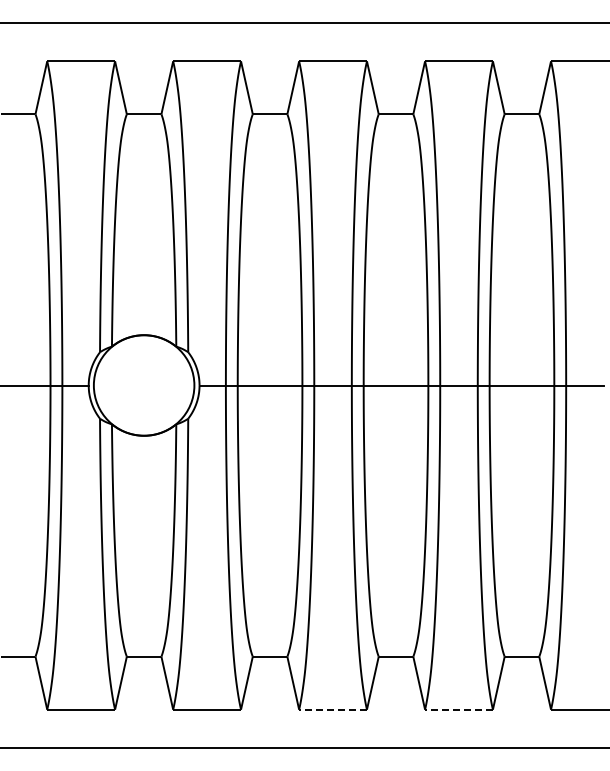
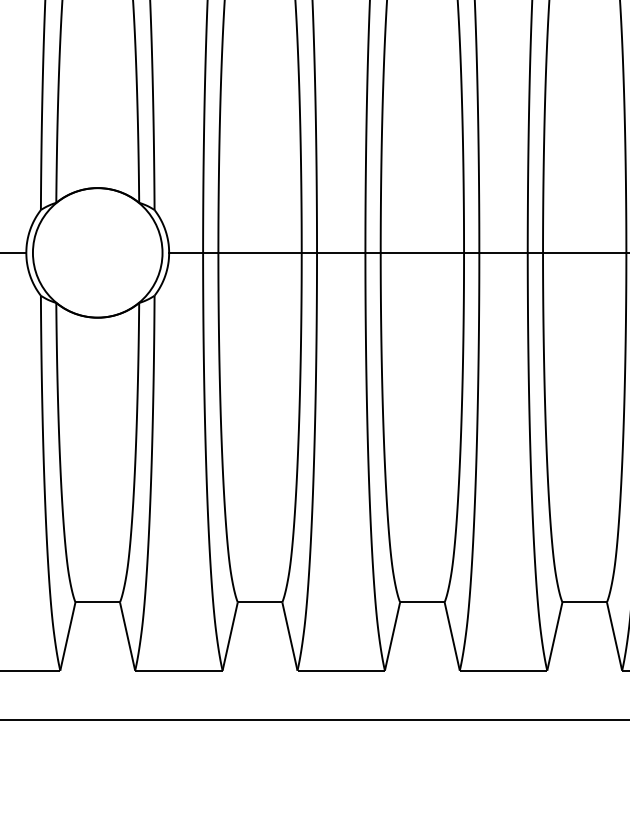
line: (333, 709) -> (341, 670), dashed -> solid
line: (459, 709) -> (504, 670), dashed -> solid

